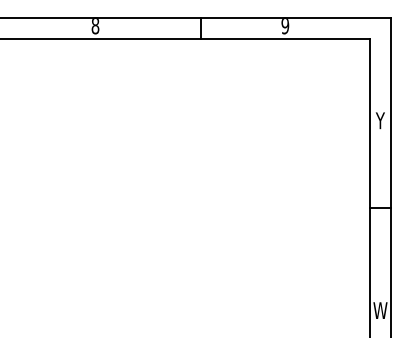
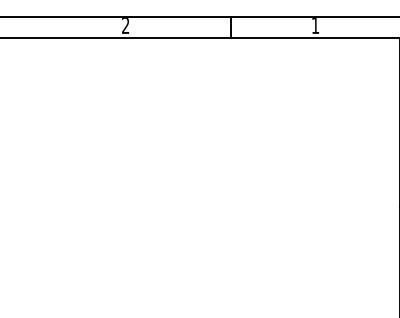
text: (95, 26) -> (125, 26), 8 -> 2
text: (285, 26) -> (315, 26), 9 -> 1

